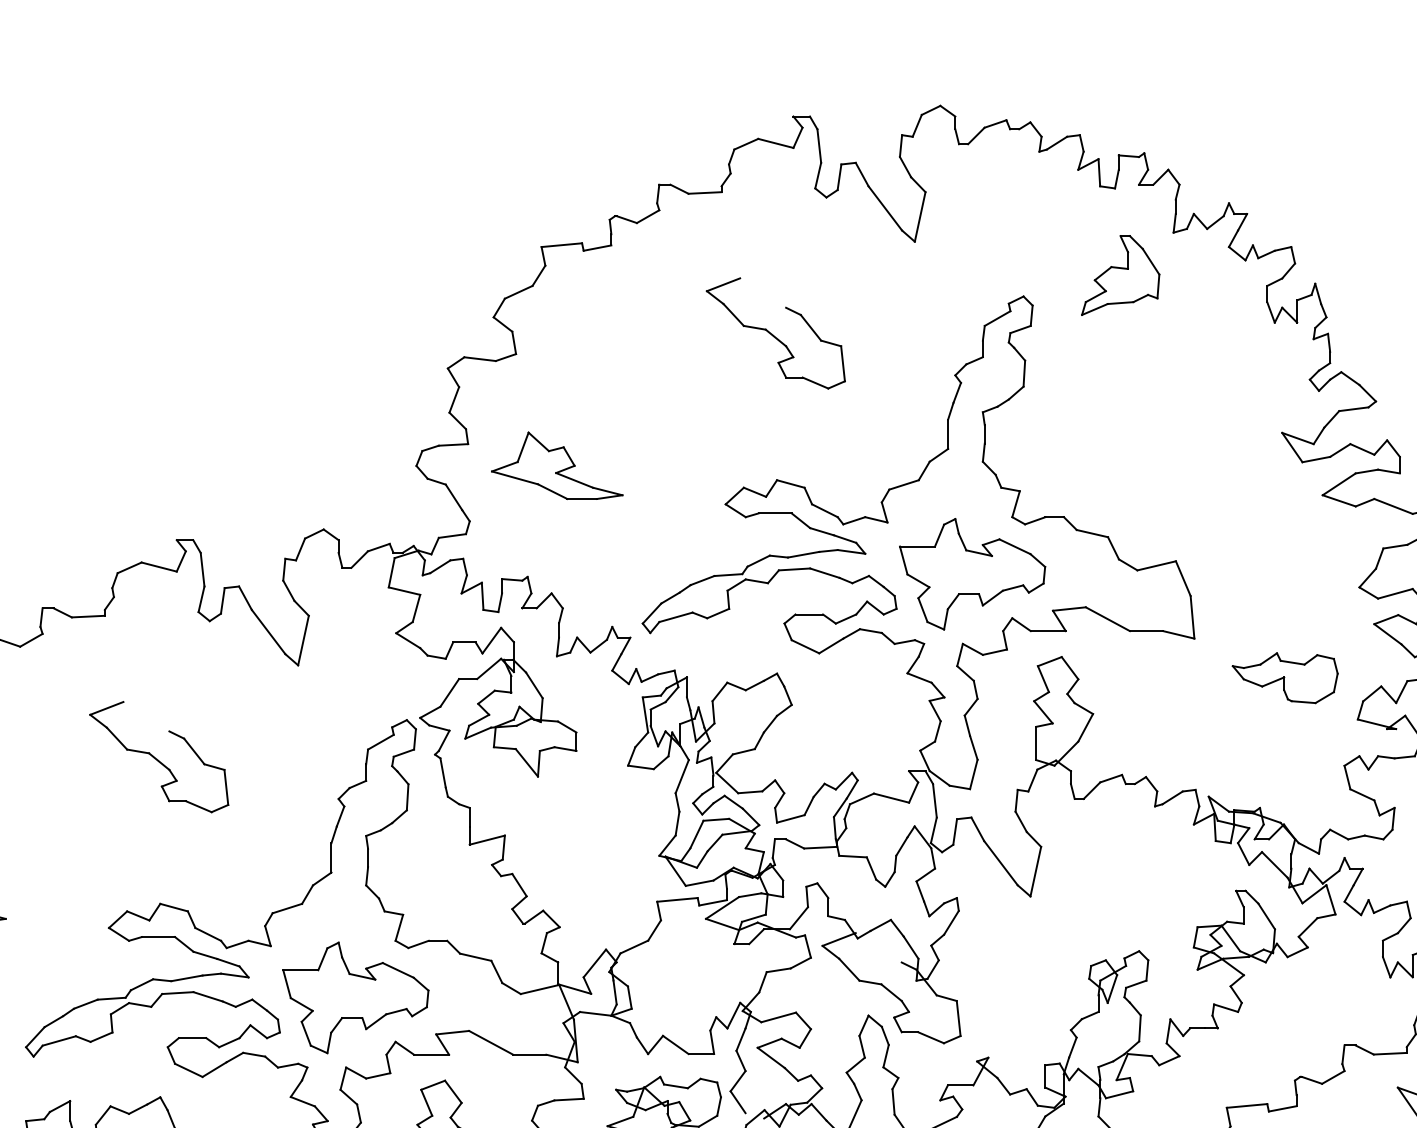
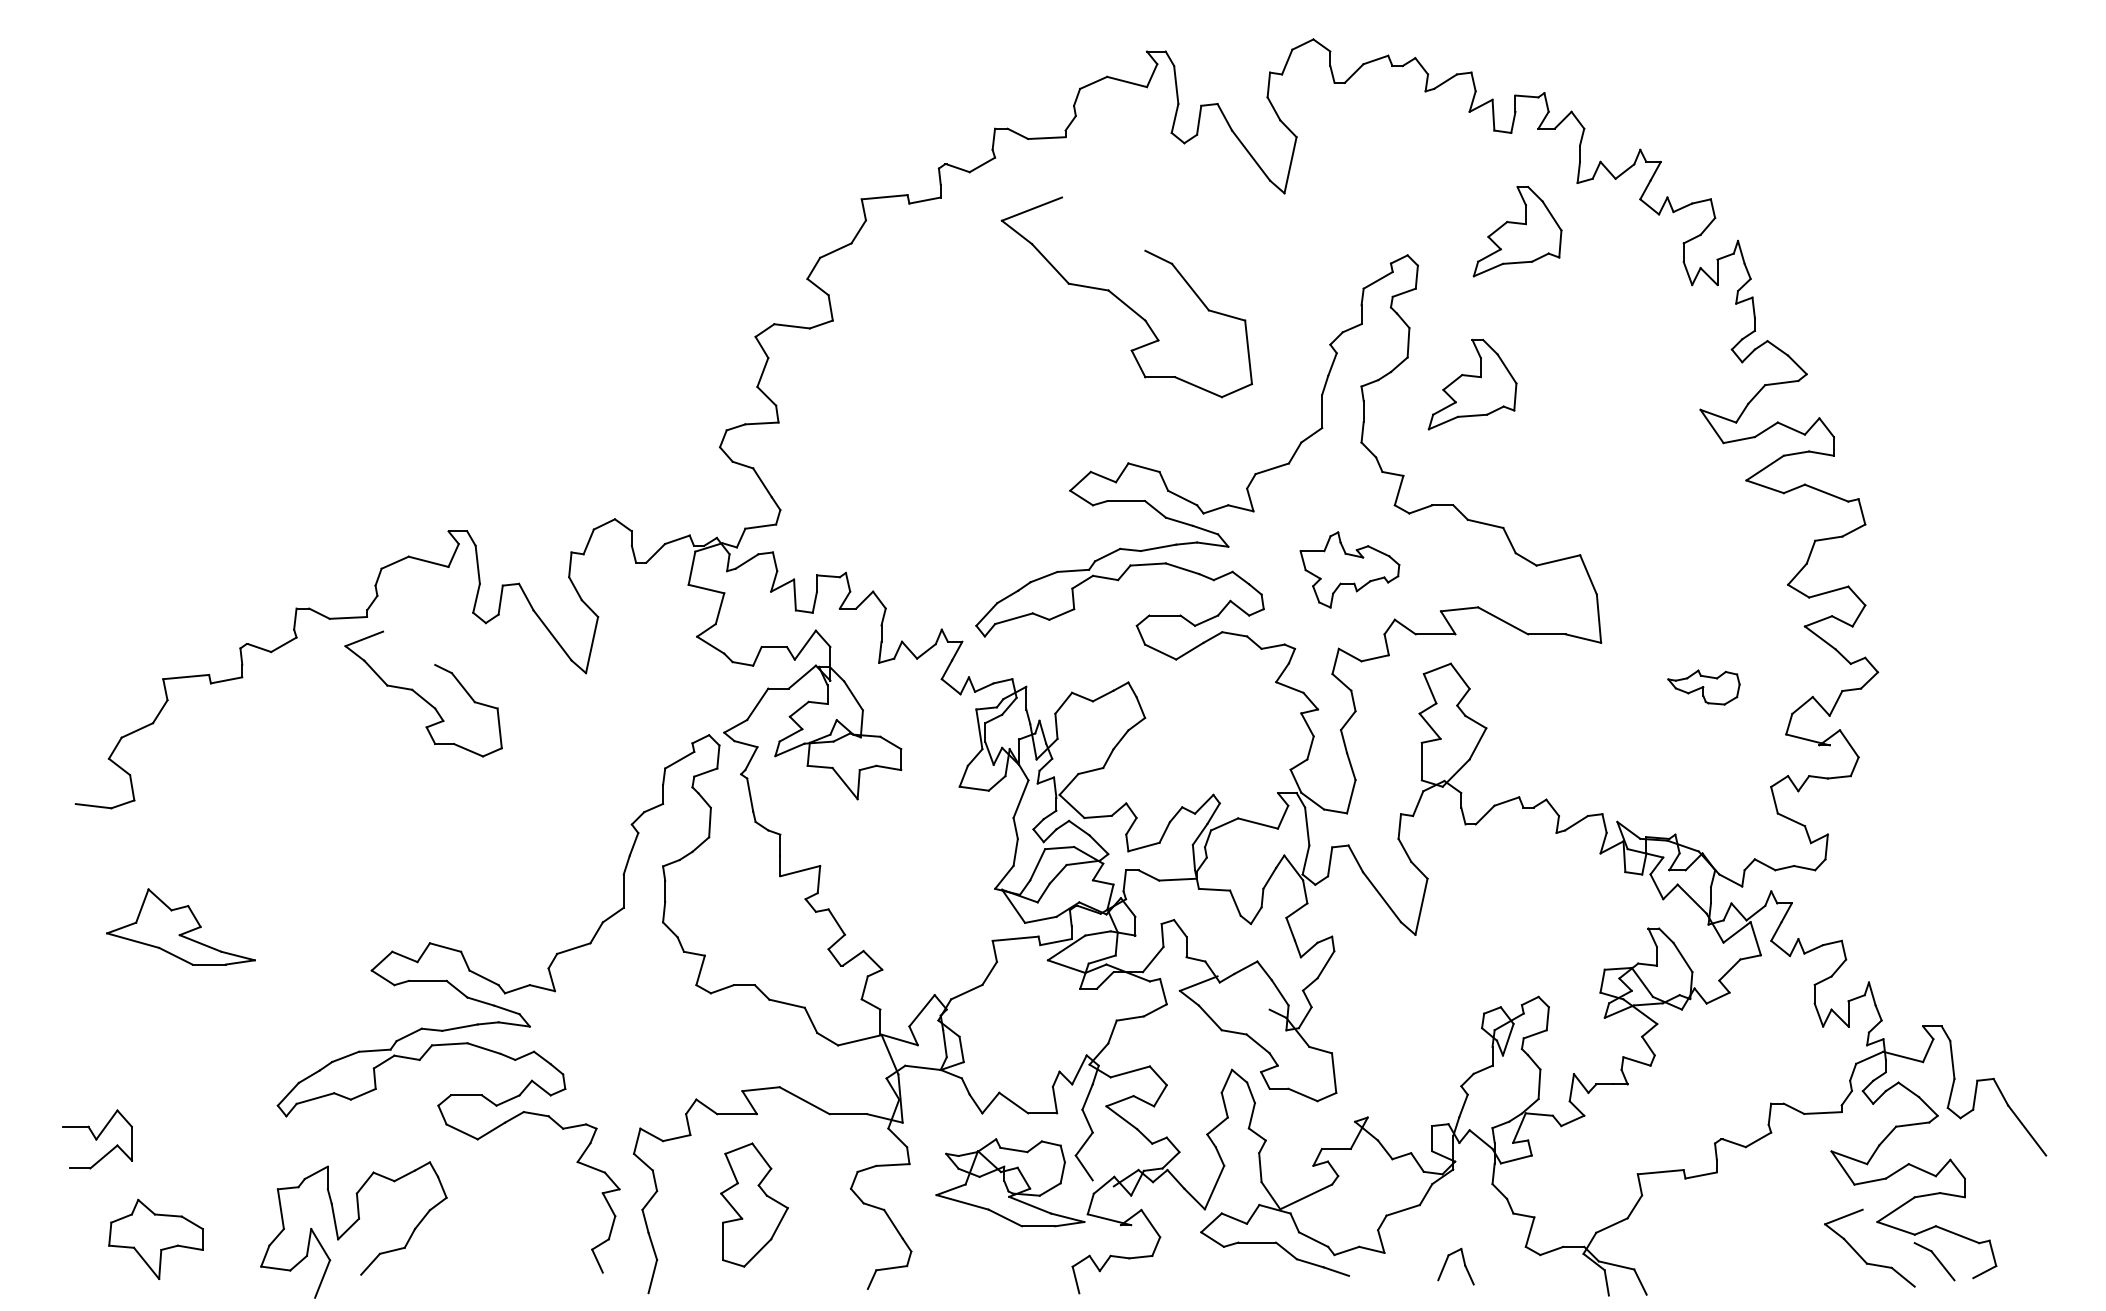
part: (776, 332) -> (1127, 296), size x1.6
part: (1080, 410) -> (1472, 384), added
part: (557, 465) -> (879, 446), removed
part: (972, 573) -> (1349, 569), size x0.6
part: (1284, 678) -> (1703, 687), size x0.6
part: (159, 756) -> (423, 693), moved
part: (355, 997) -> (651, 1049), removed

